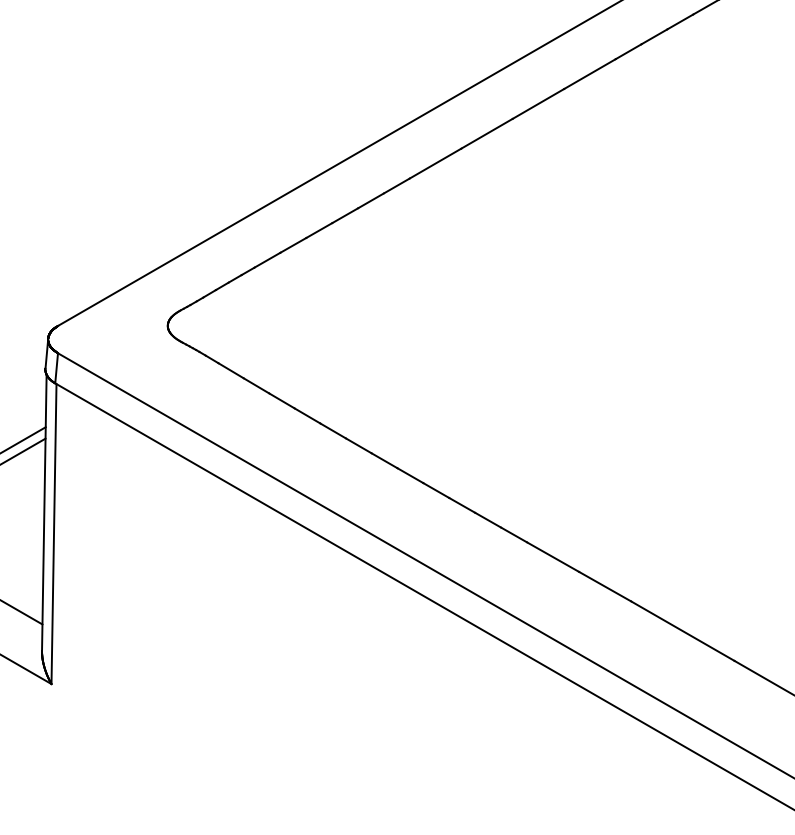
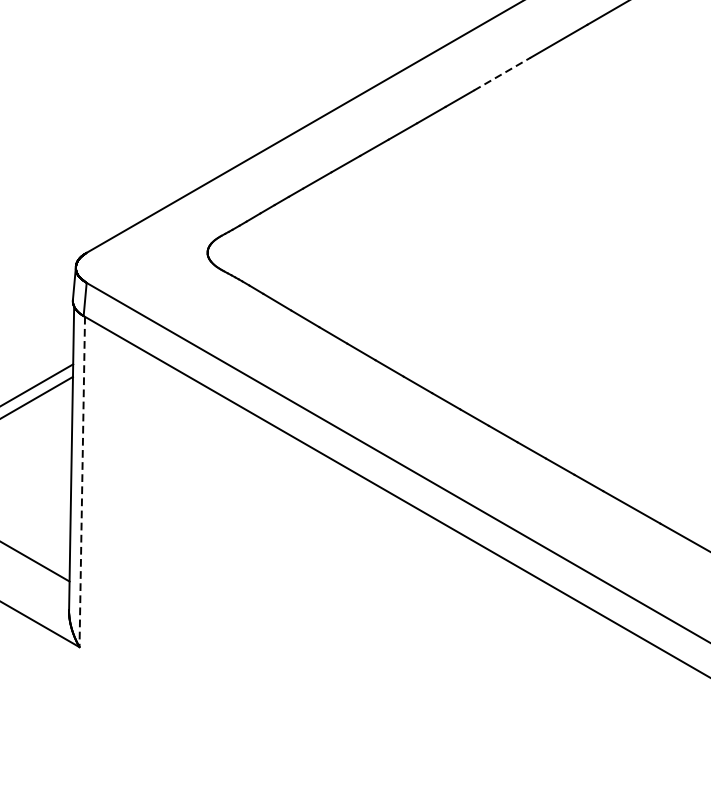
line: (435, 163) -> (502, 73), solid -> dashed
line: (54, 534) -> (82, 482), solid -> dashed

